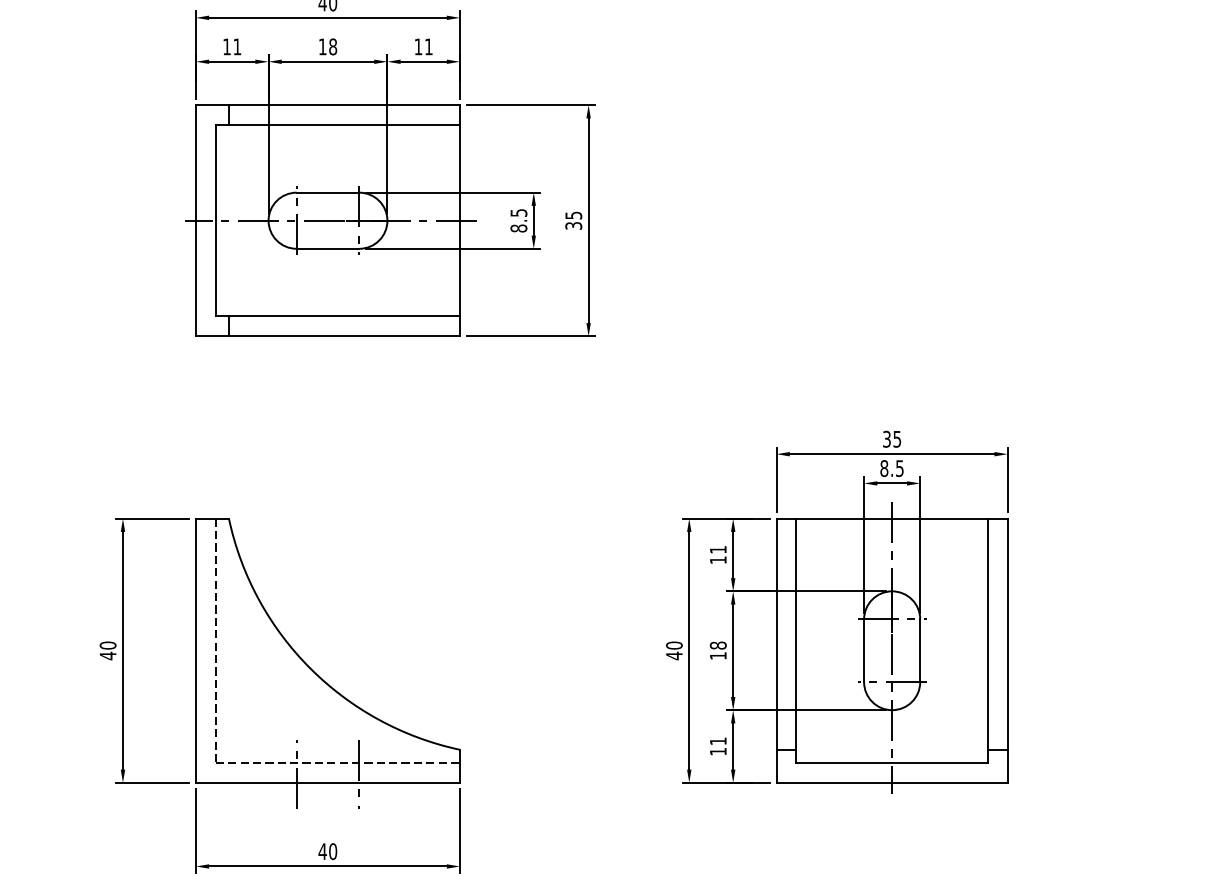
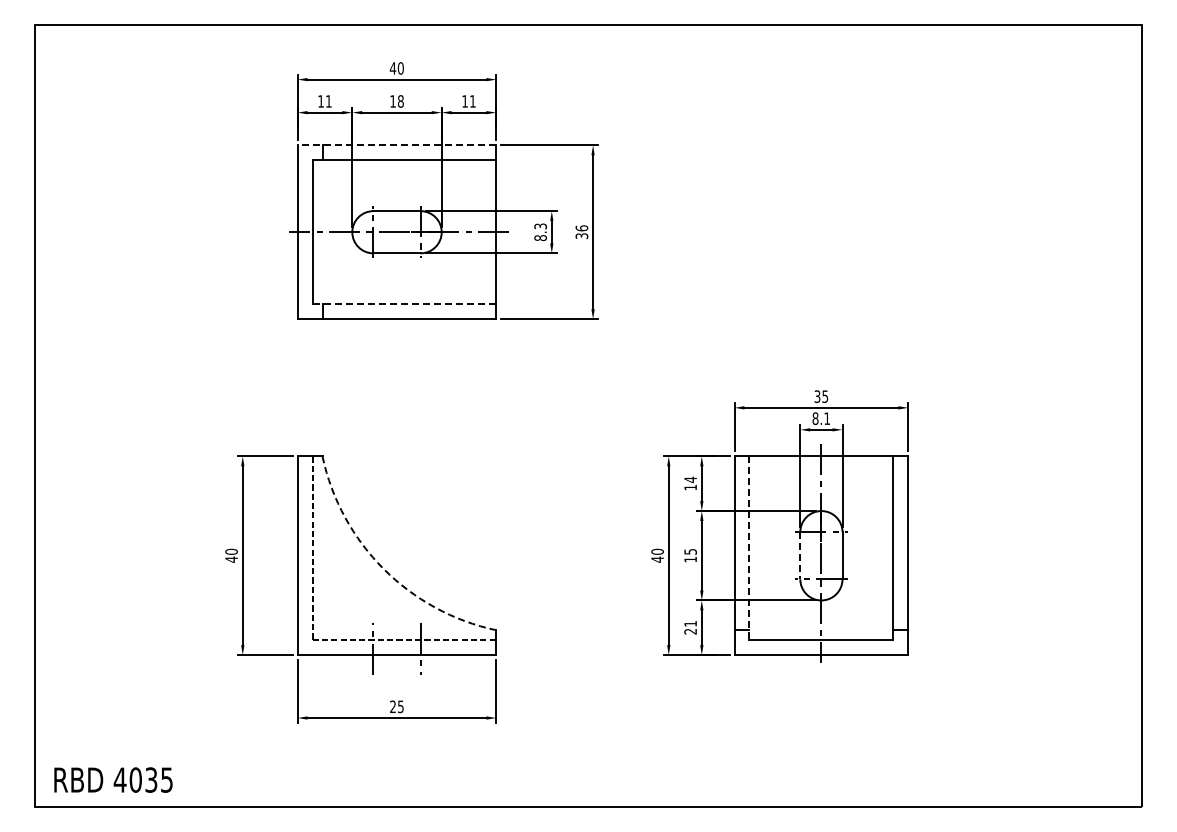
line: (327, 105) -> (396, 145), solid -> dashed
text: (517, 213) -> (539, 226), 8.5 -> 8.3
text: (573, 215) -> (581, 228), 35 -> 36
line: (337, 316) -> (404, 304), solid -> dashed
text: (898, 468) -> (826, 418), 8.5 -> 8.1
text: (718, 549) -> (690, 479), 11 -> 14
line: (796, 641) -> (749, 548), solid -> dashed
text: (718, 645) -> (690, 551), 18 -> 15
line: (864, 650) -> (800, 555), solid -> dashed
arc: (310, 669) -> (383, 569), solid -> dashed
text: (718, 751) -> (690, 631), 11 -> 21
text: (327, 851) -> (396, 706), 40 -> 25

